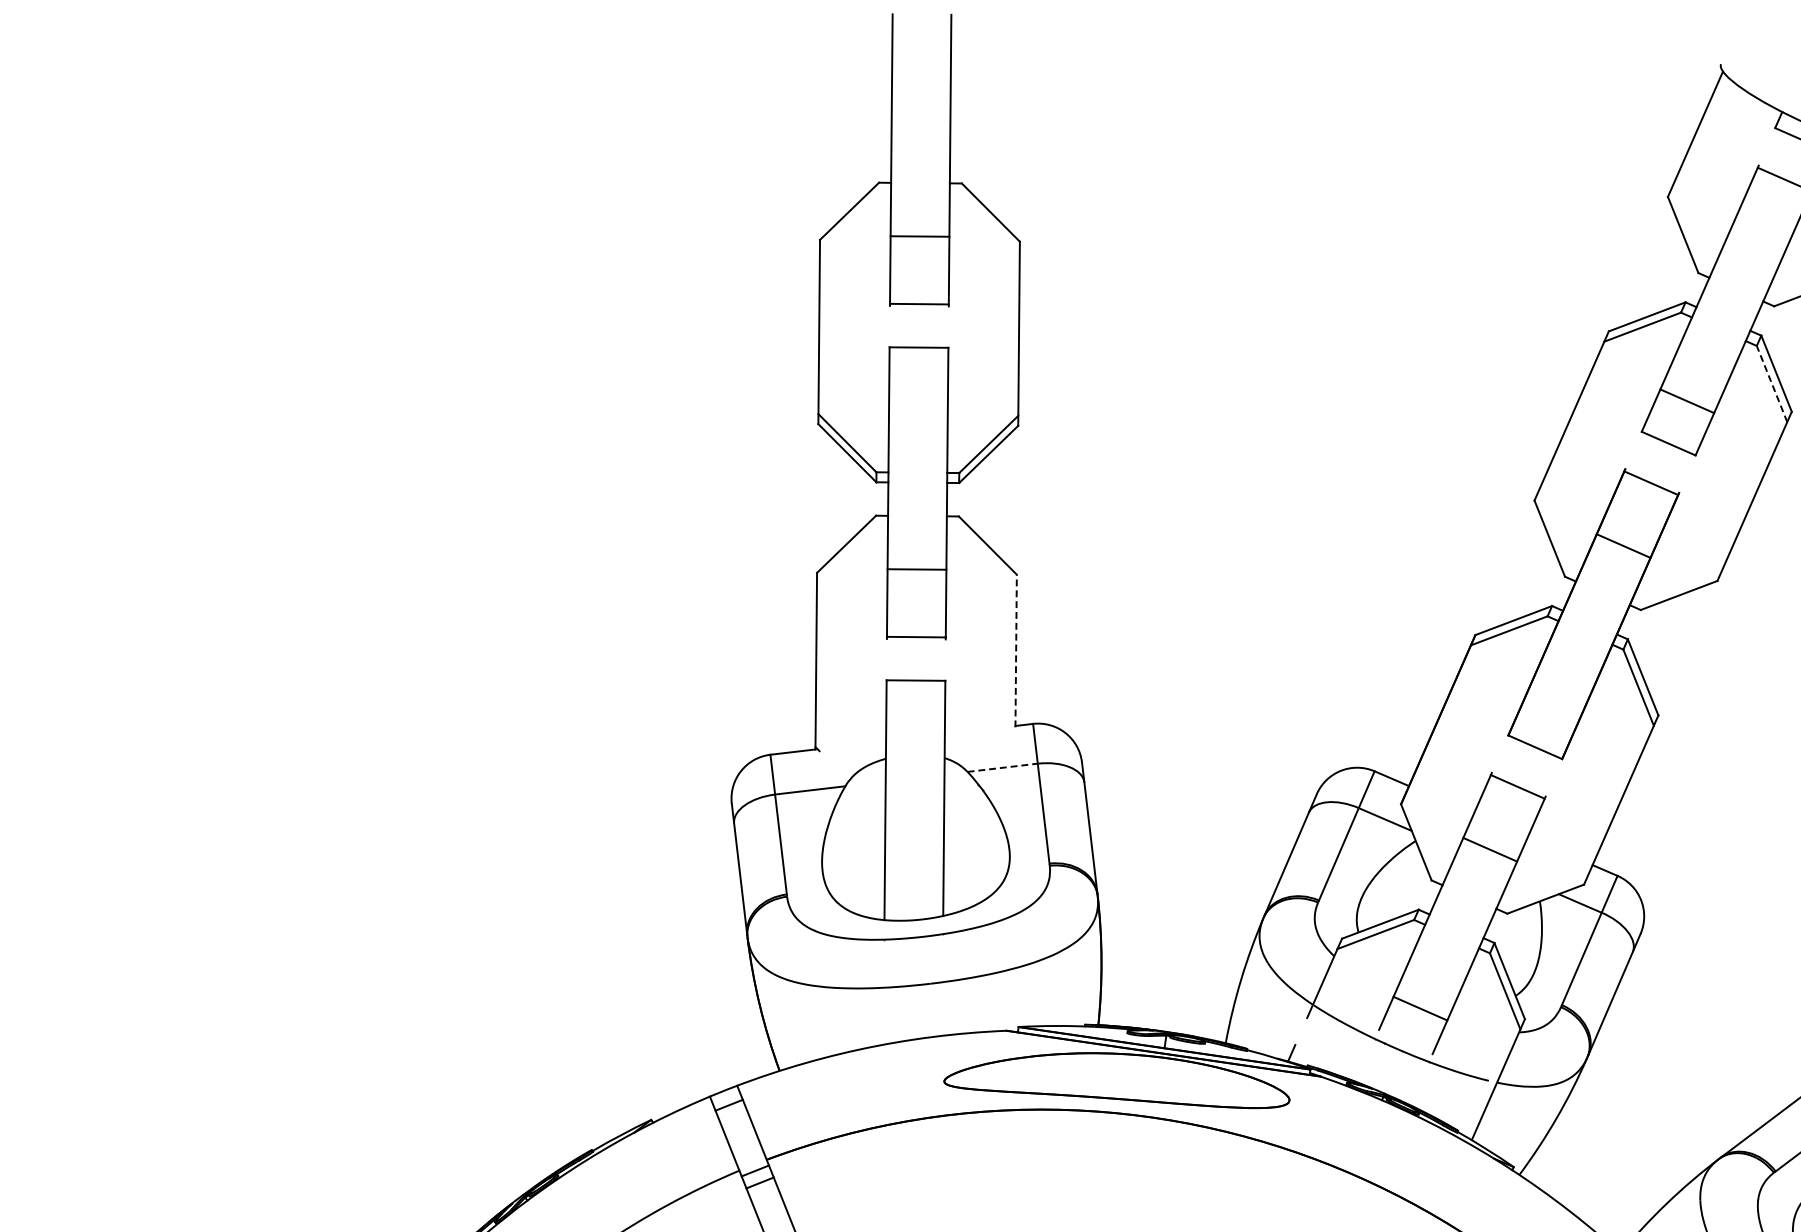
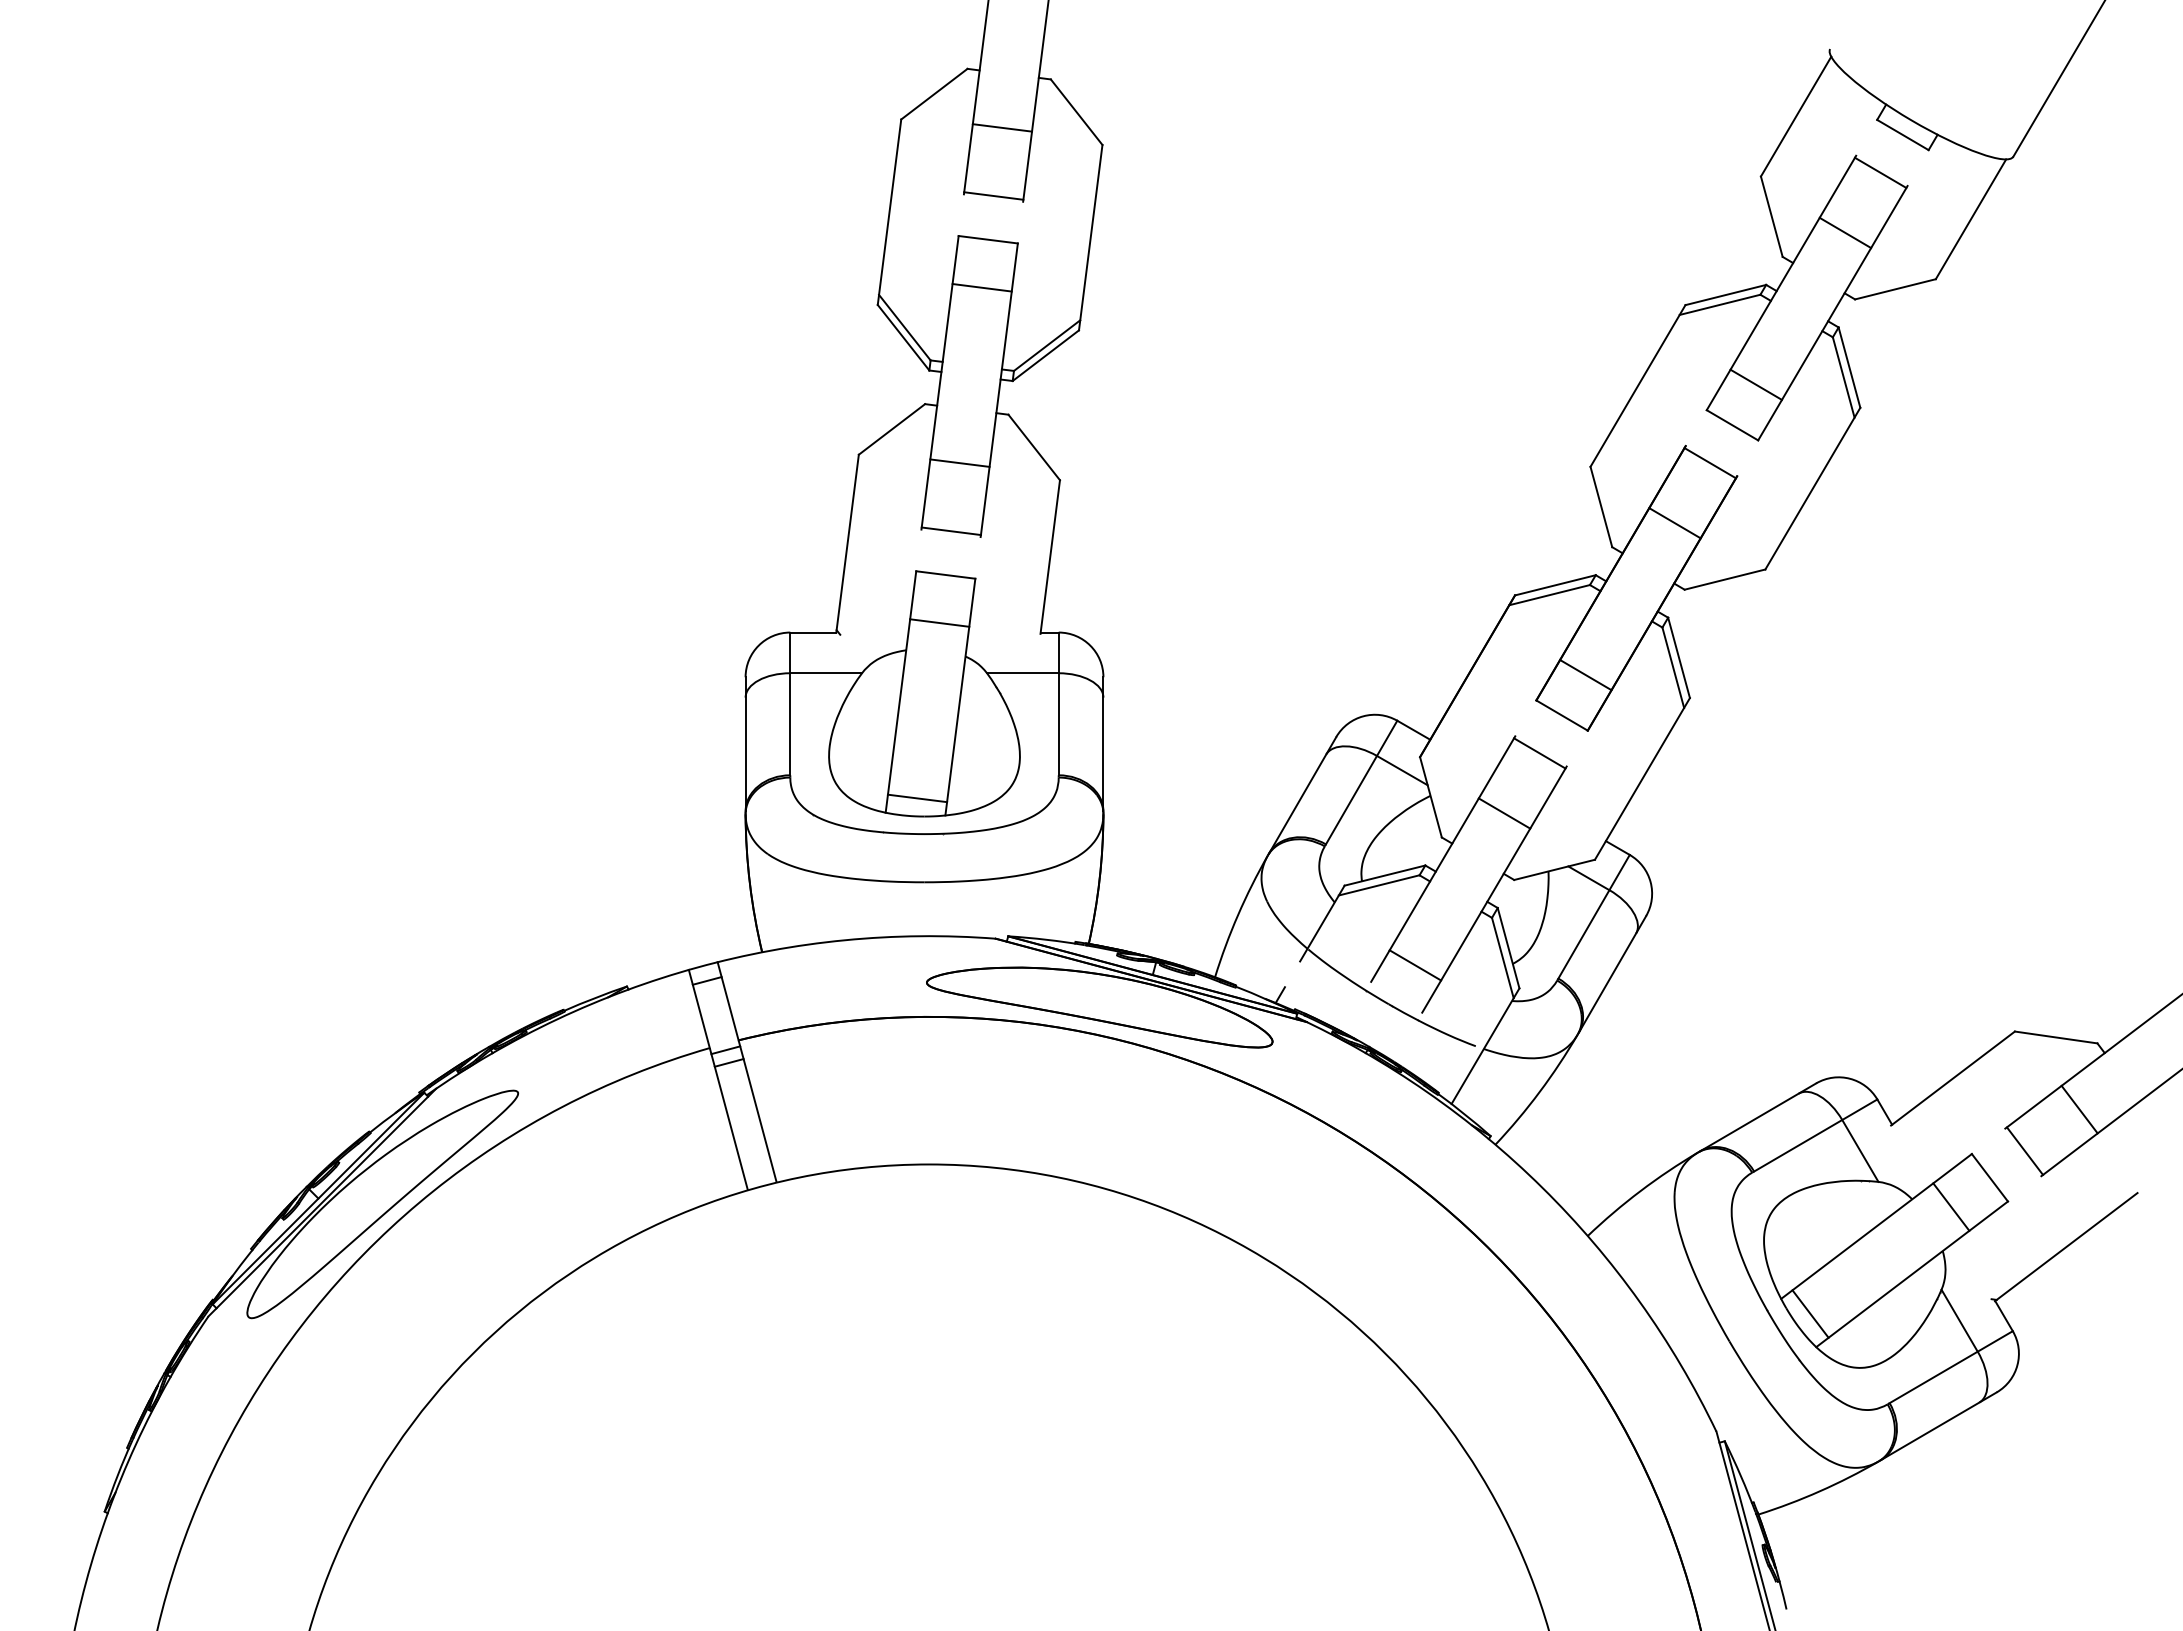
line: (1757, 241) -> (1845, 232), added
line: (1771, 384) -> (1843, 377), dashed -> solid
line: (917, 395) -> (981, 287), added
line: (1016, 650) -> (1050, 556), dashed -> solid
line: (1553, 704) -> (1585, 674), added
line: (915, 727) -> (939, 622), added
line: (1002, 768) -> (1022, 673), dashed -> solid
line: (913, 902) -> (917, 798), added

